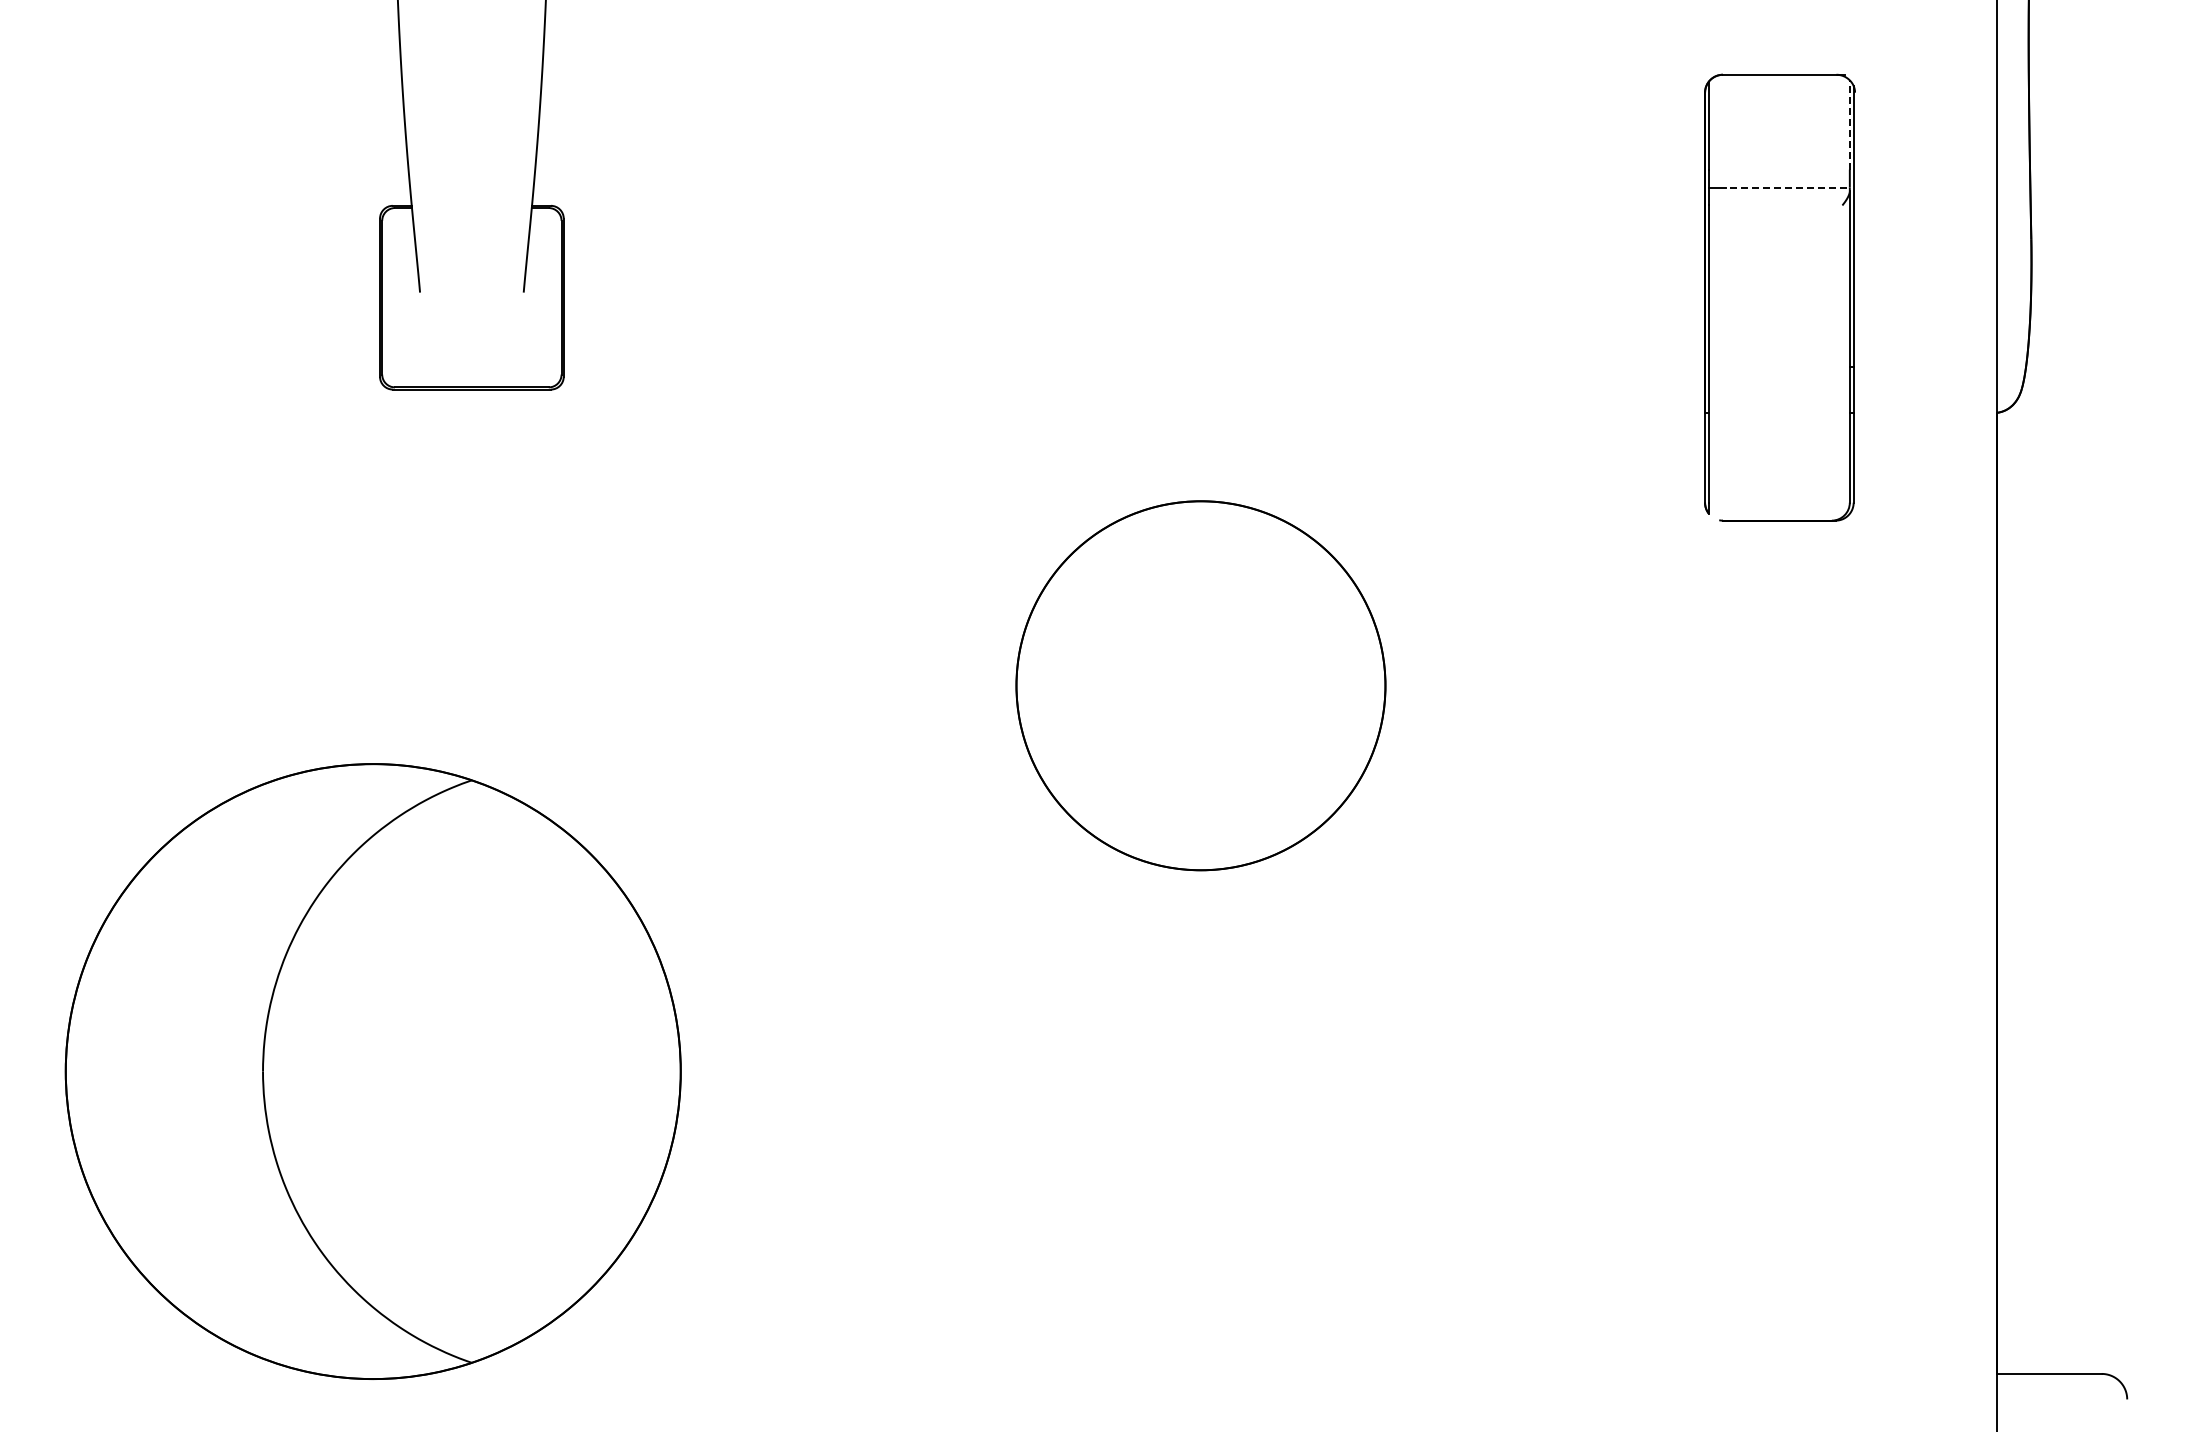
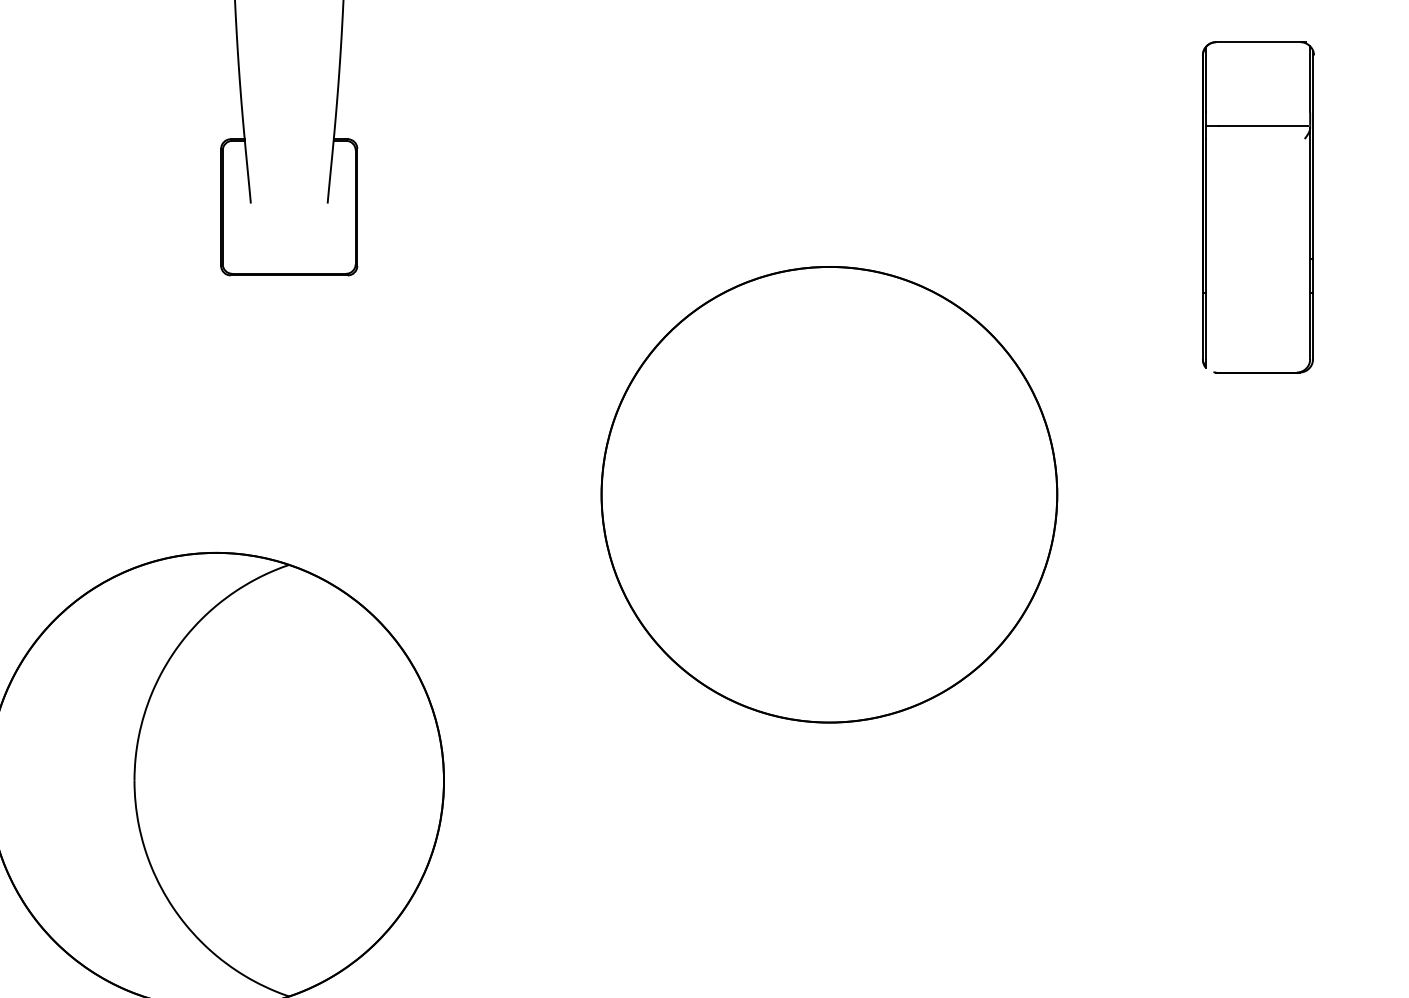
line: (1849, 125) -> (1309, 79), dashed -> solid
line: (1786, 187) -> (1263, 125), dashed -> solid
part: (1200, 685) -> (829, 494), size x1.67

